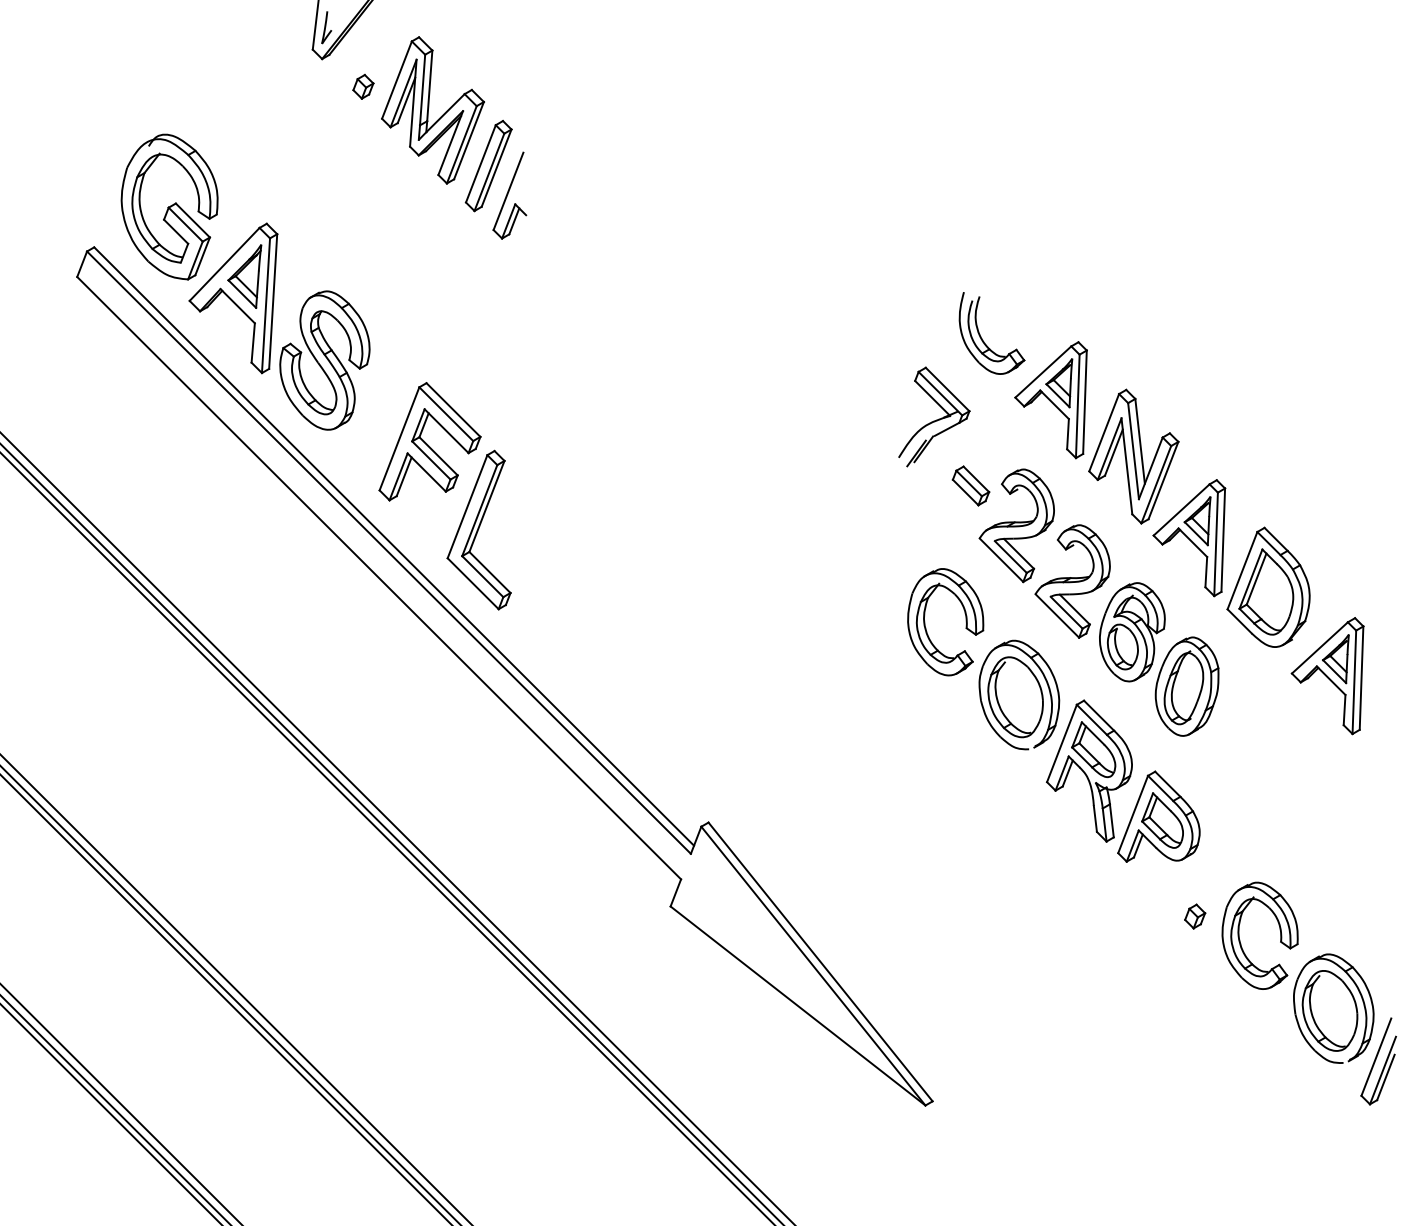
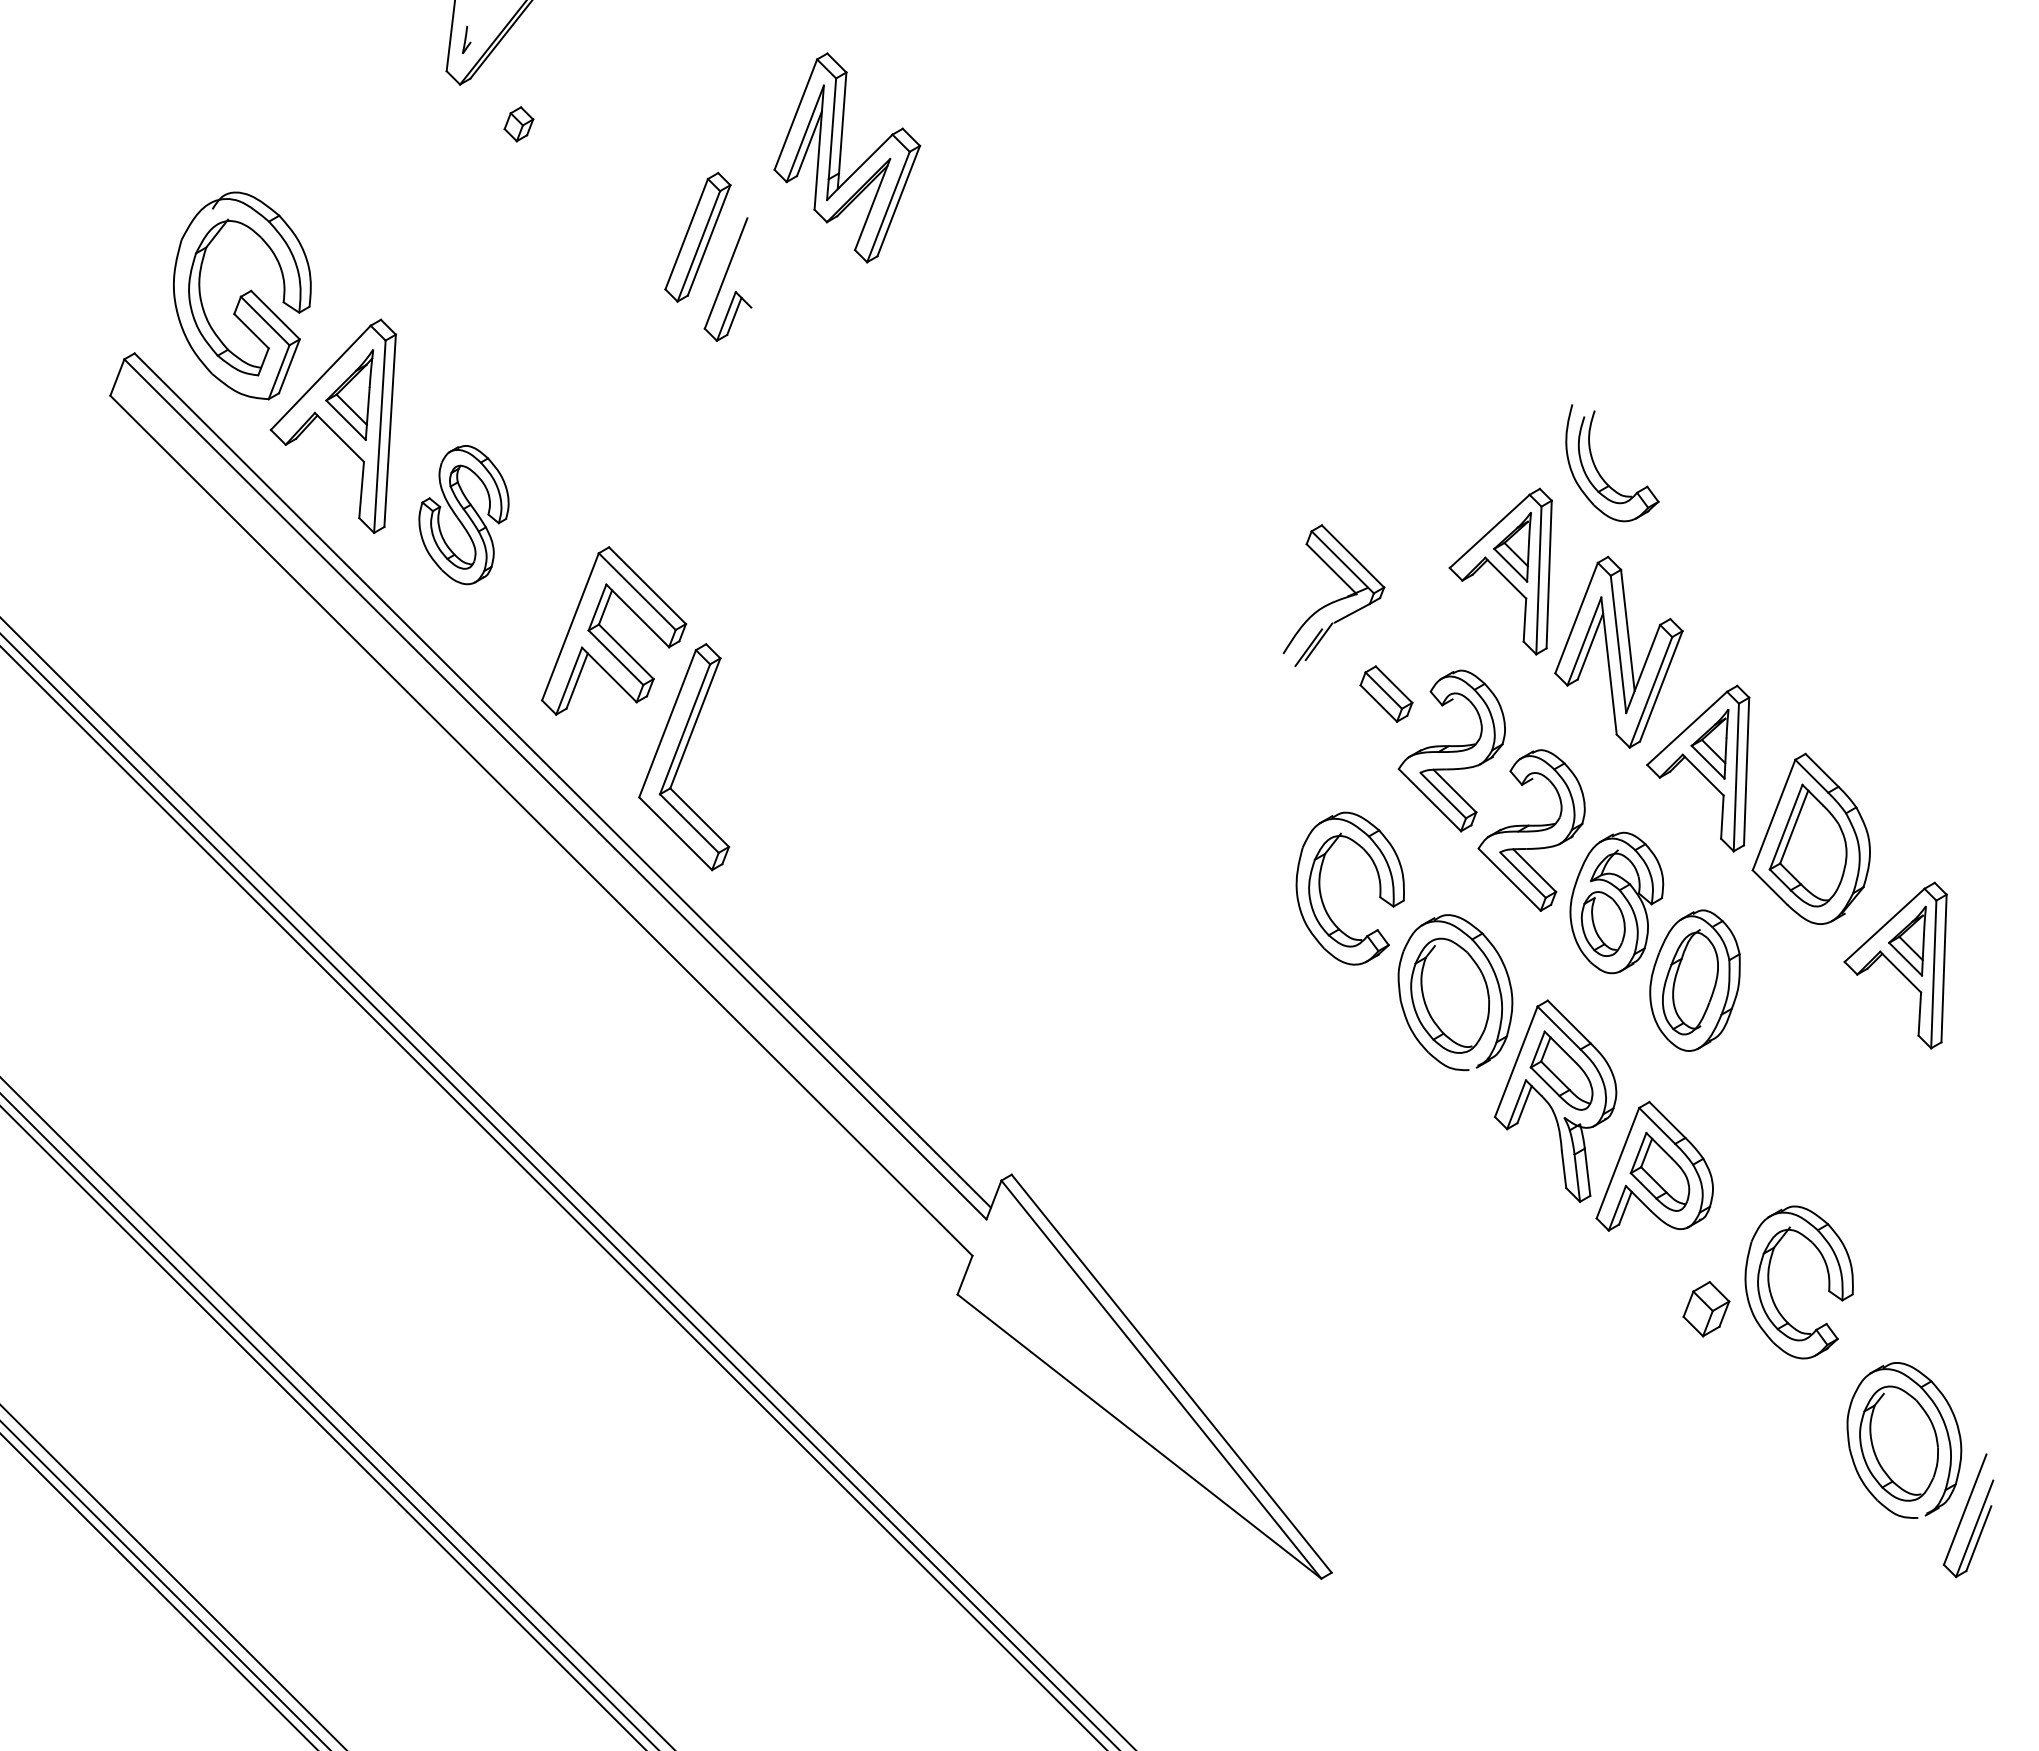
part: (326, 27) -> (466, 39), size x0.6
part: (433, 110) -> (847, 157), moved
part: (982, 338) -> (1598, 470), moved
part: (324, 360) -> (463, 514), size x0.7
part: (1195, 916) -> (1706, 1308), size x1.6
part: (1240, 939) -> (1770, 1287), moved

